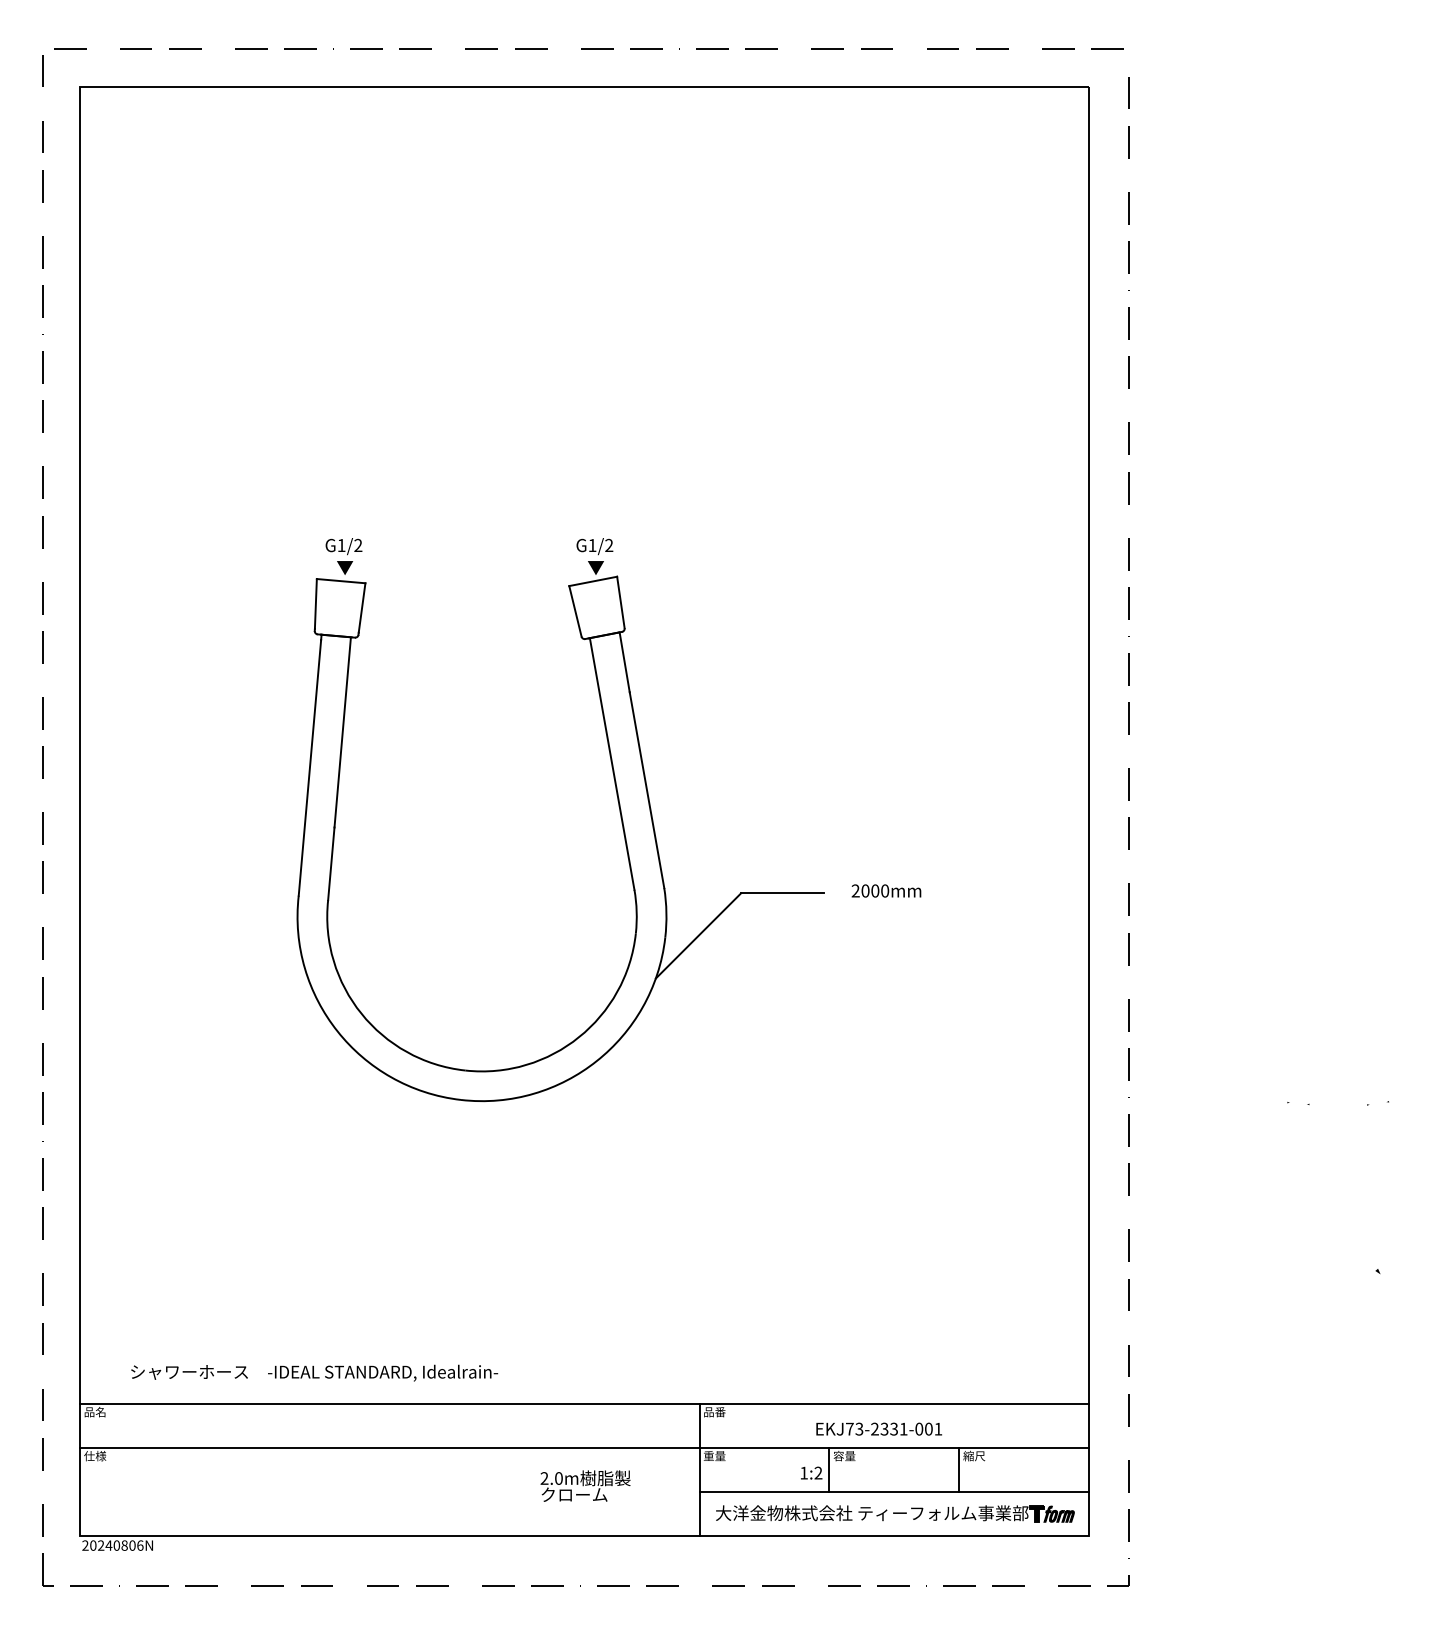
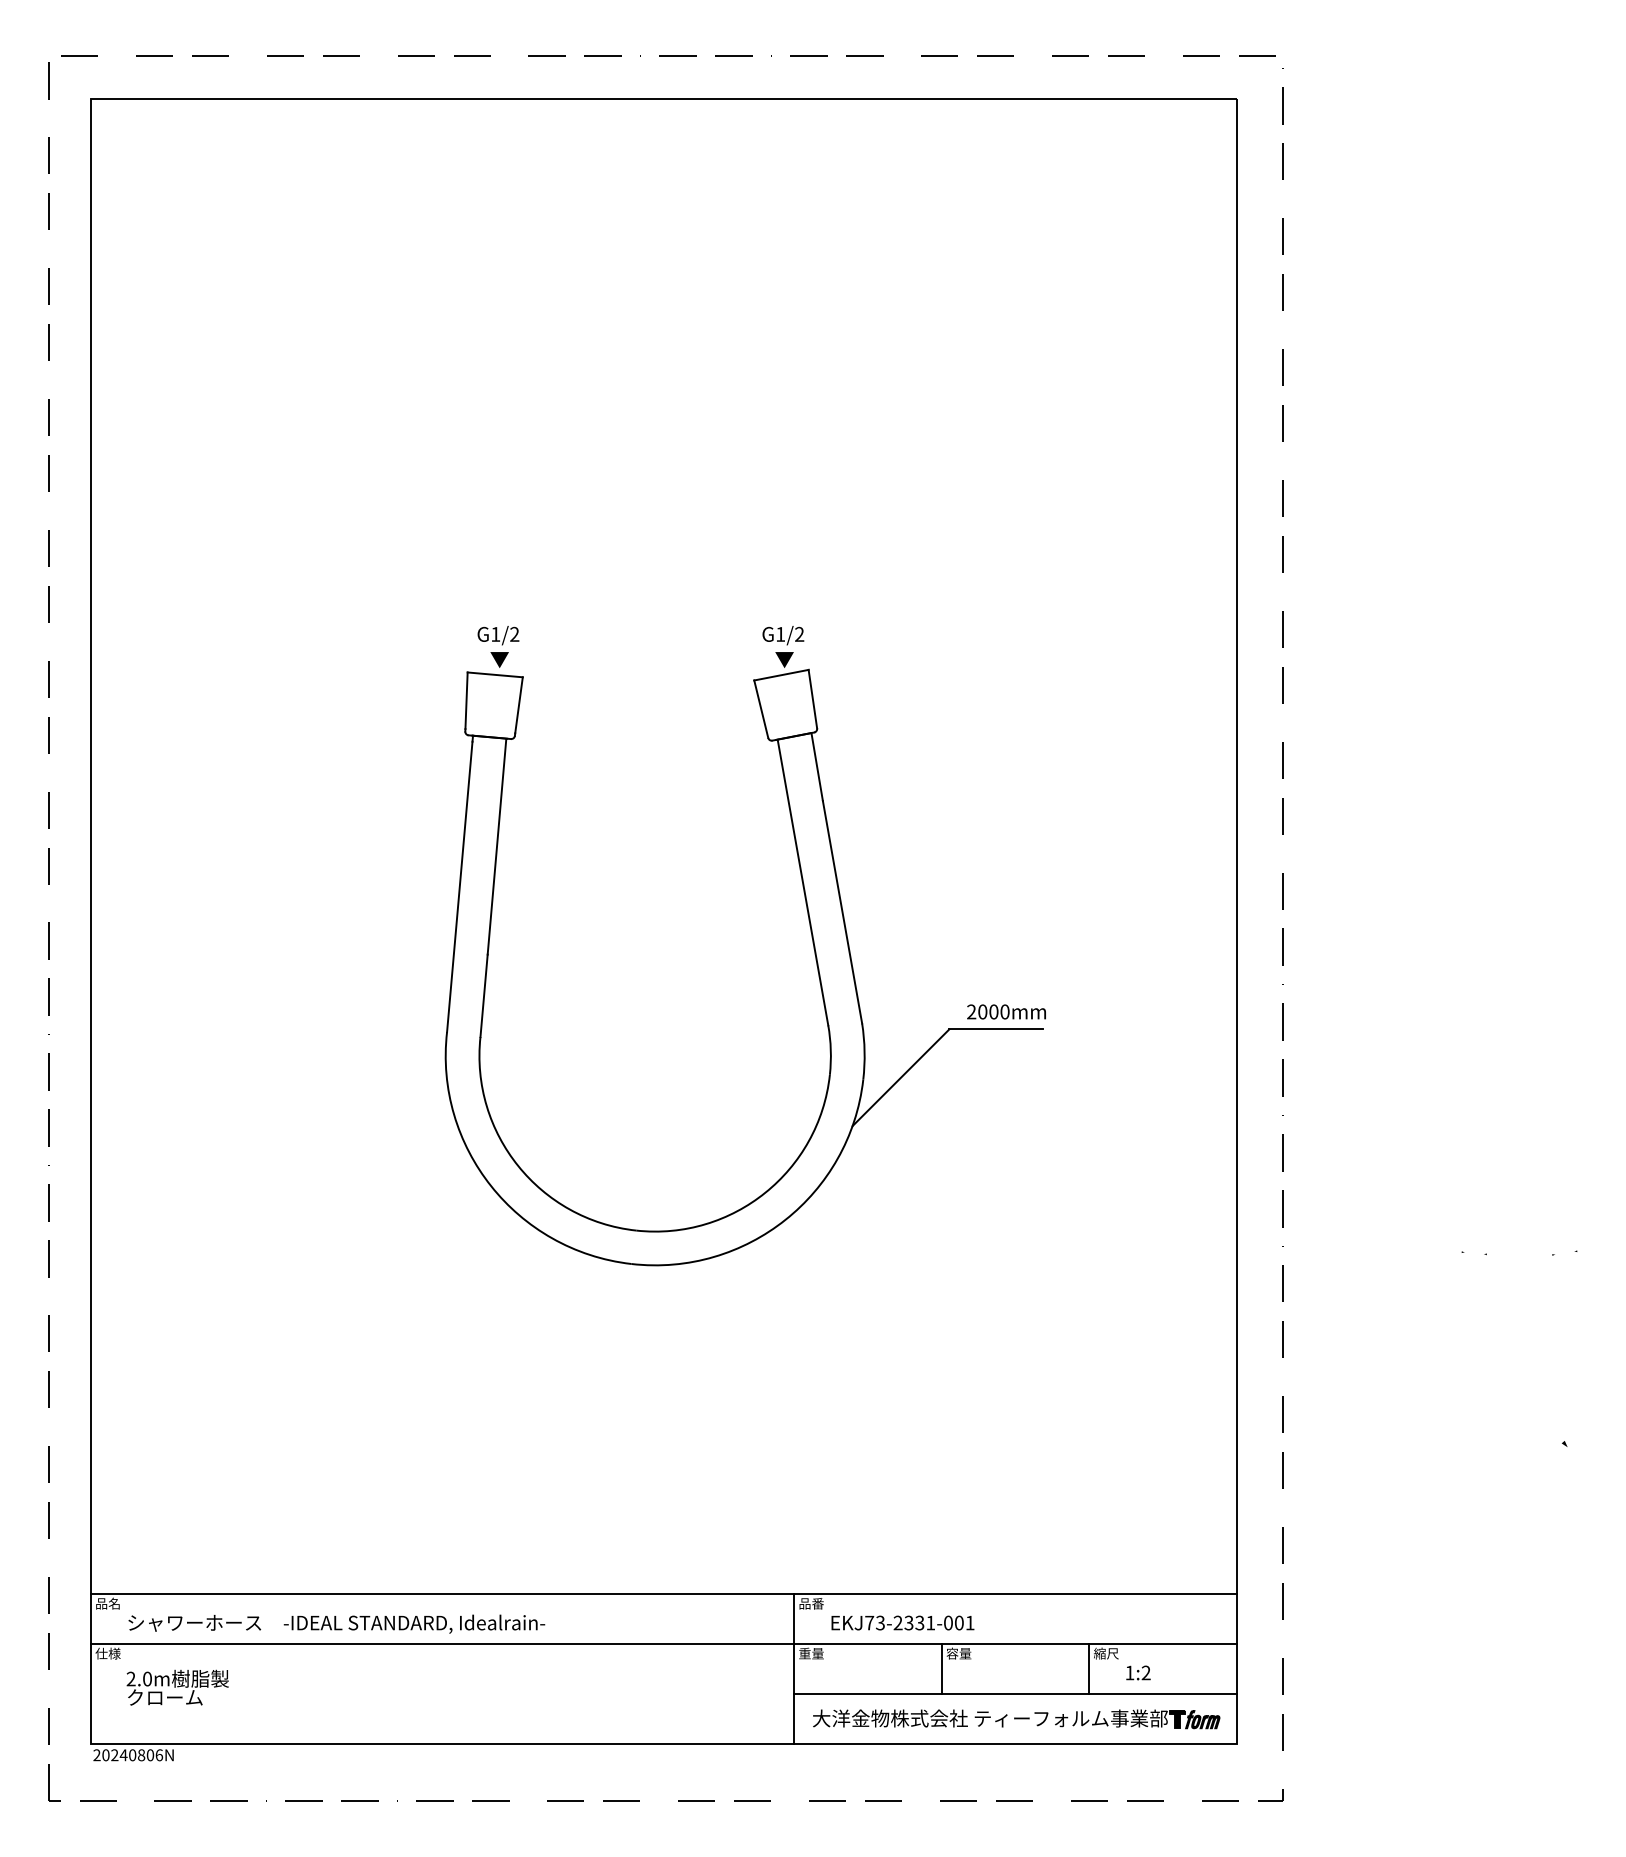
part: (619, 812) -> (811, 937), moved
text: (314, 1372) -> (336, 1623), moved
text: (878, 1428) -> (902, 1622), moved
text: (811, 1472) -> (1138, 1672), moved
text: (585, 1485) -> (177, 1687), moved

